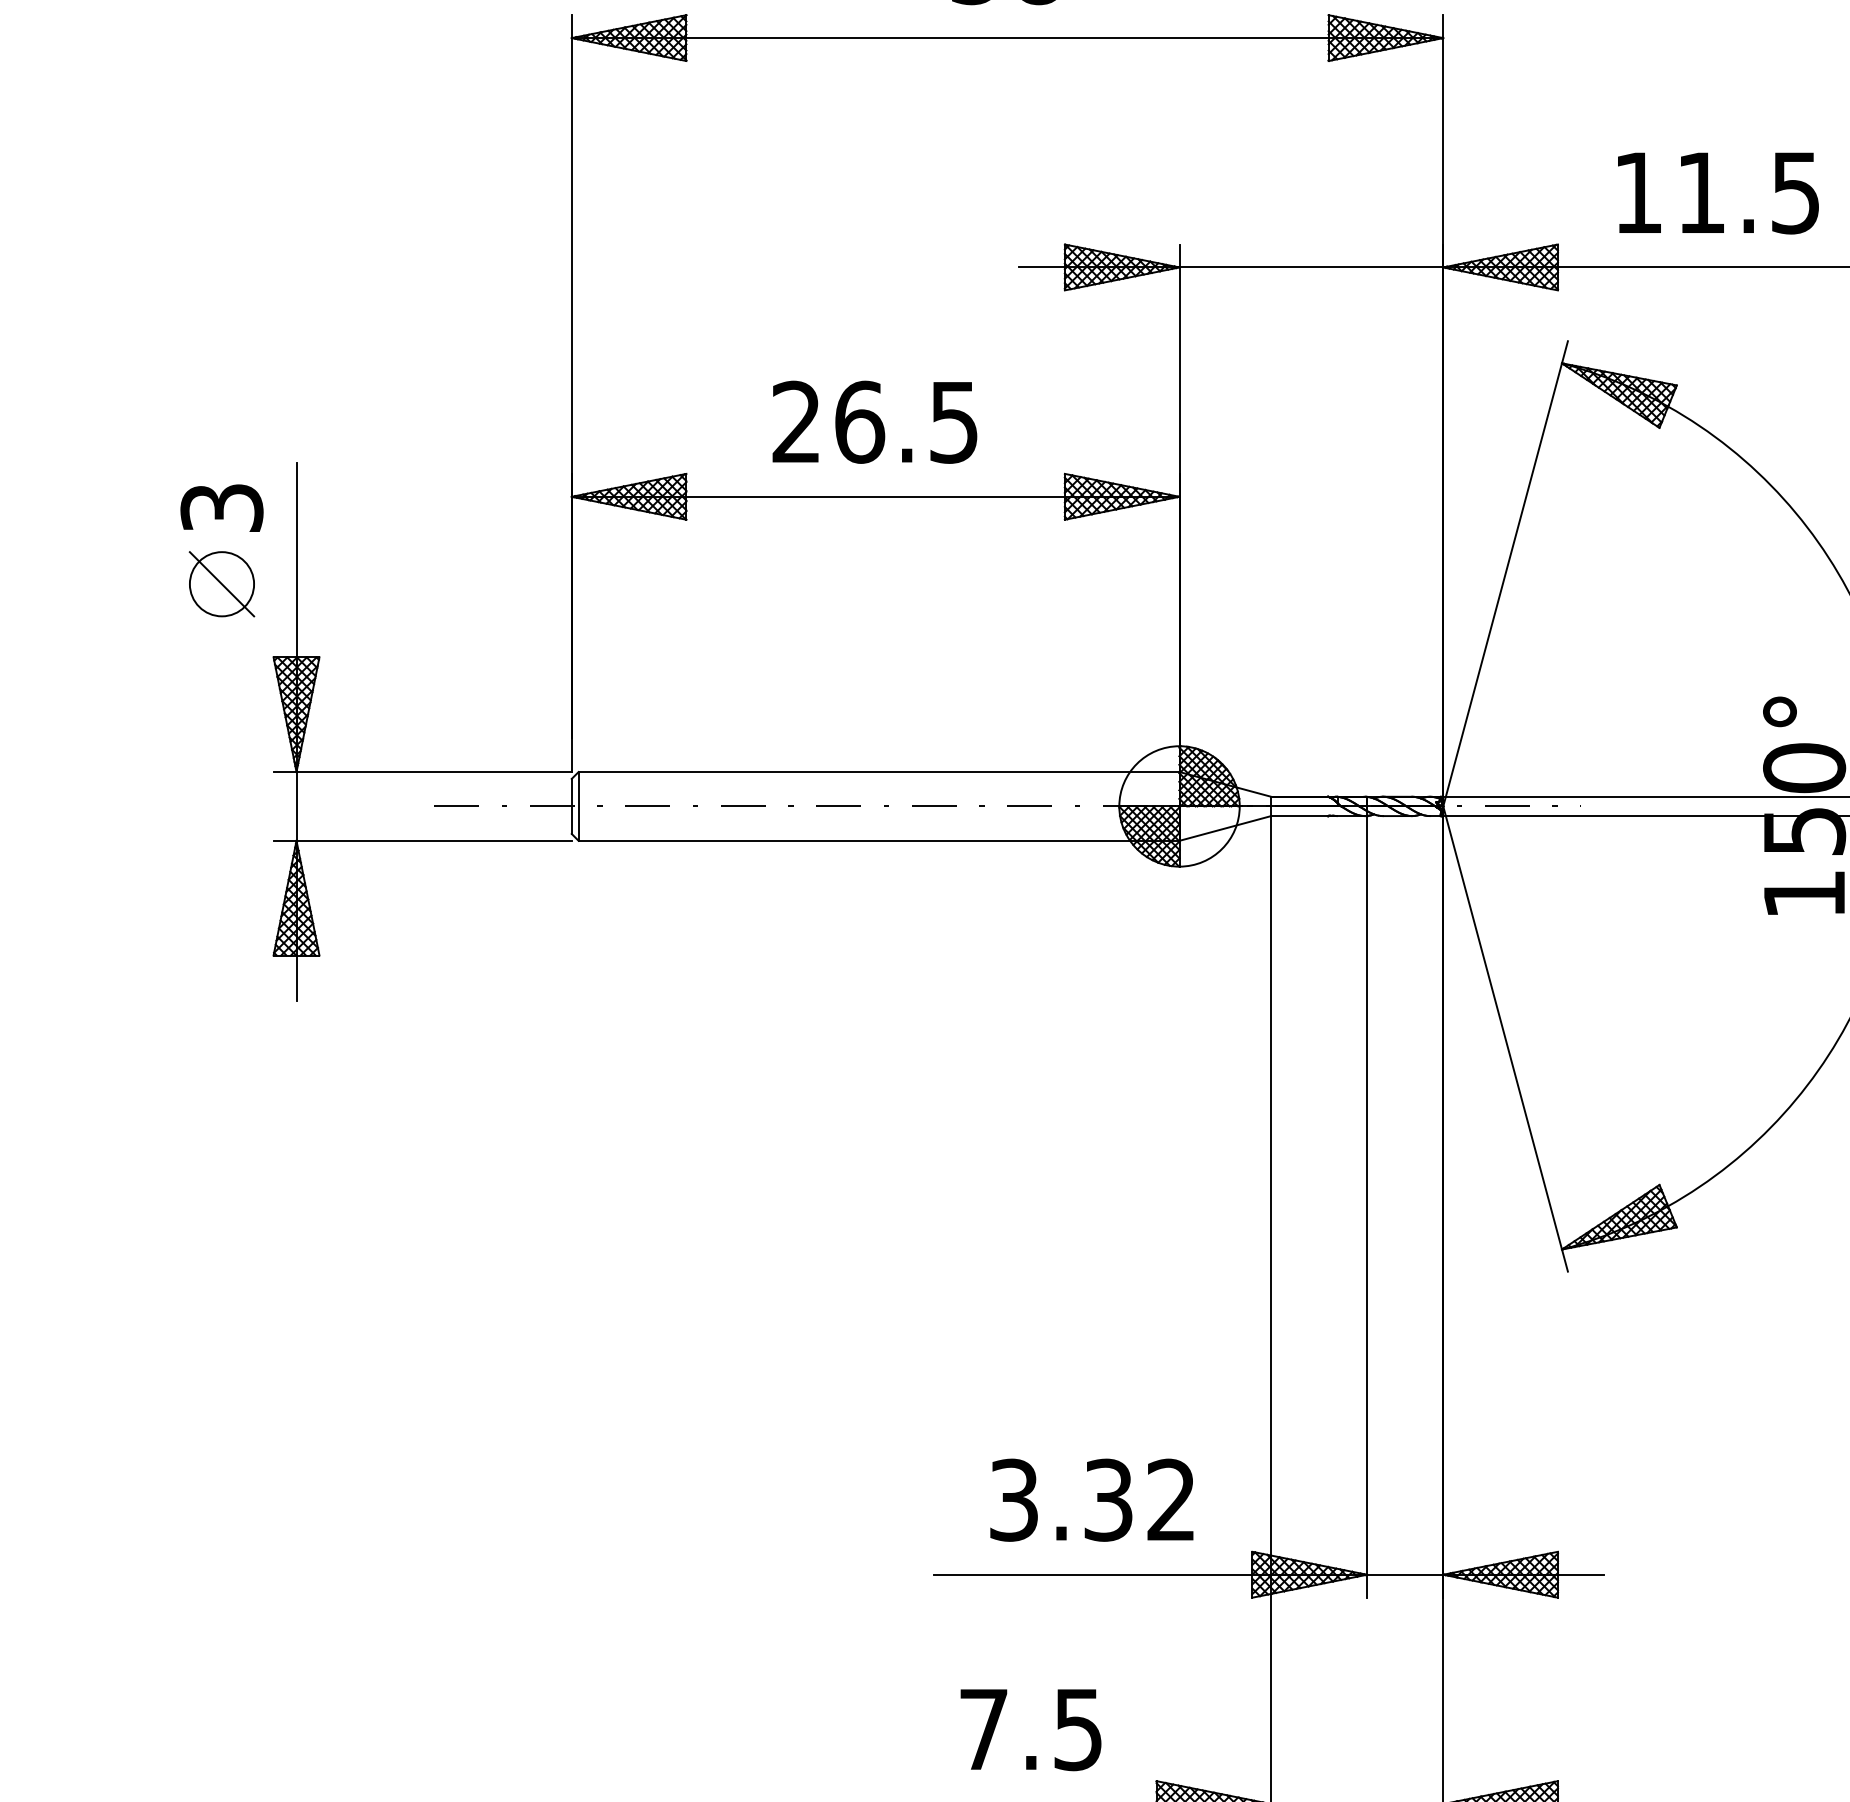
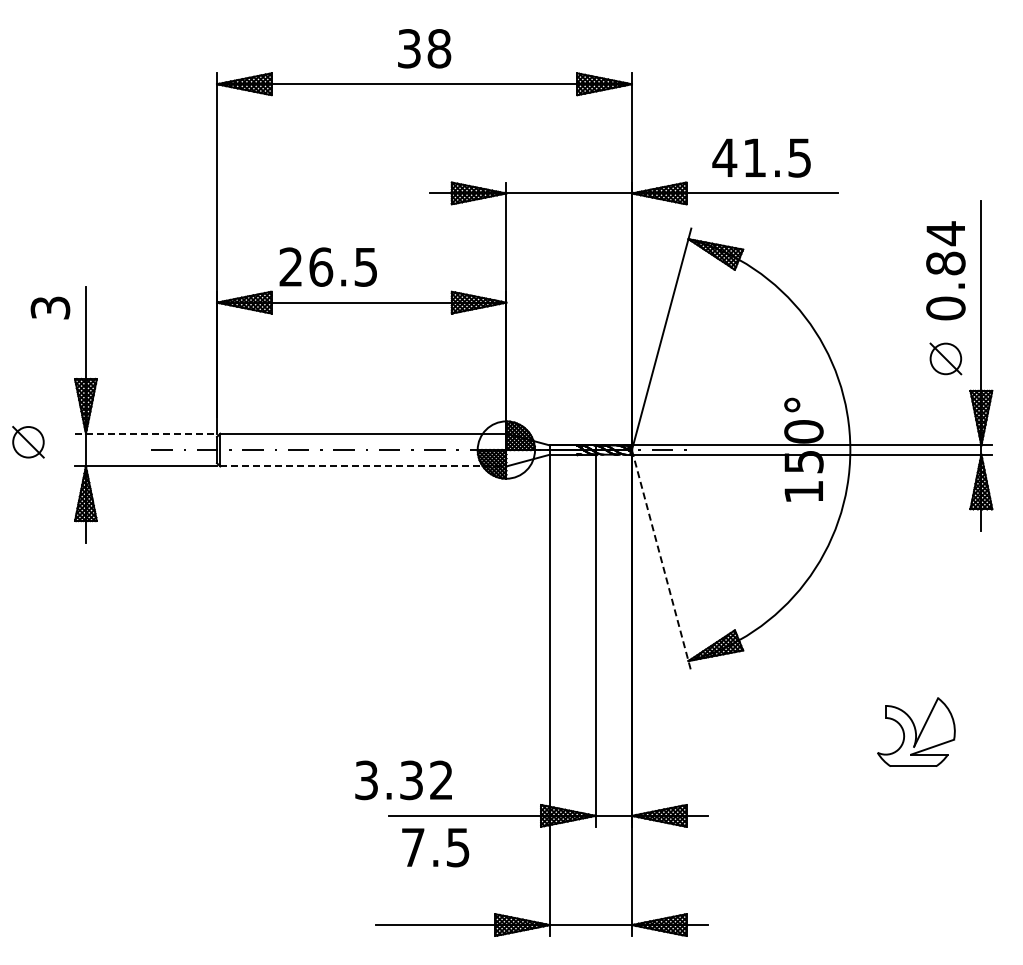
text: (1637, 191) -> (724, 157), 11.5 -> 41.5
text: (873, 420) -> (327, 266), moved
part: (222, 584) -> (28, 442), moved
line: (423, 771) -> (146, 433), solid -> dashed
line: (879, 840) -> (363, 466), solid -> dashed
line: (1505, 1038) -> (661, 560), solid -> dashed
text: (1091, 1500) -> (403, 780), moved
text: (1030, 1729) -> (435, 847), moved

